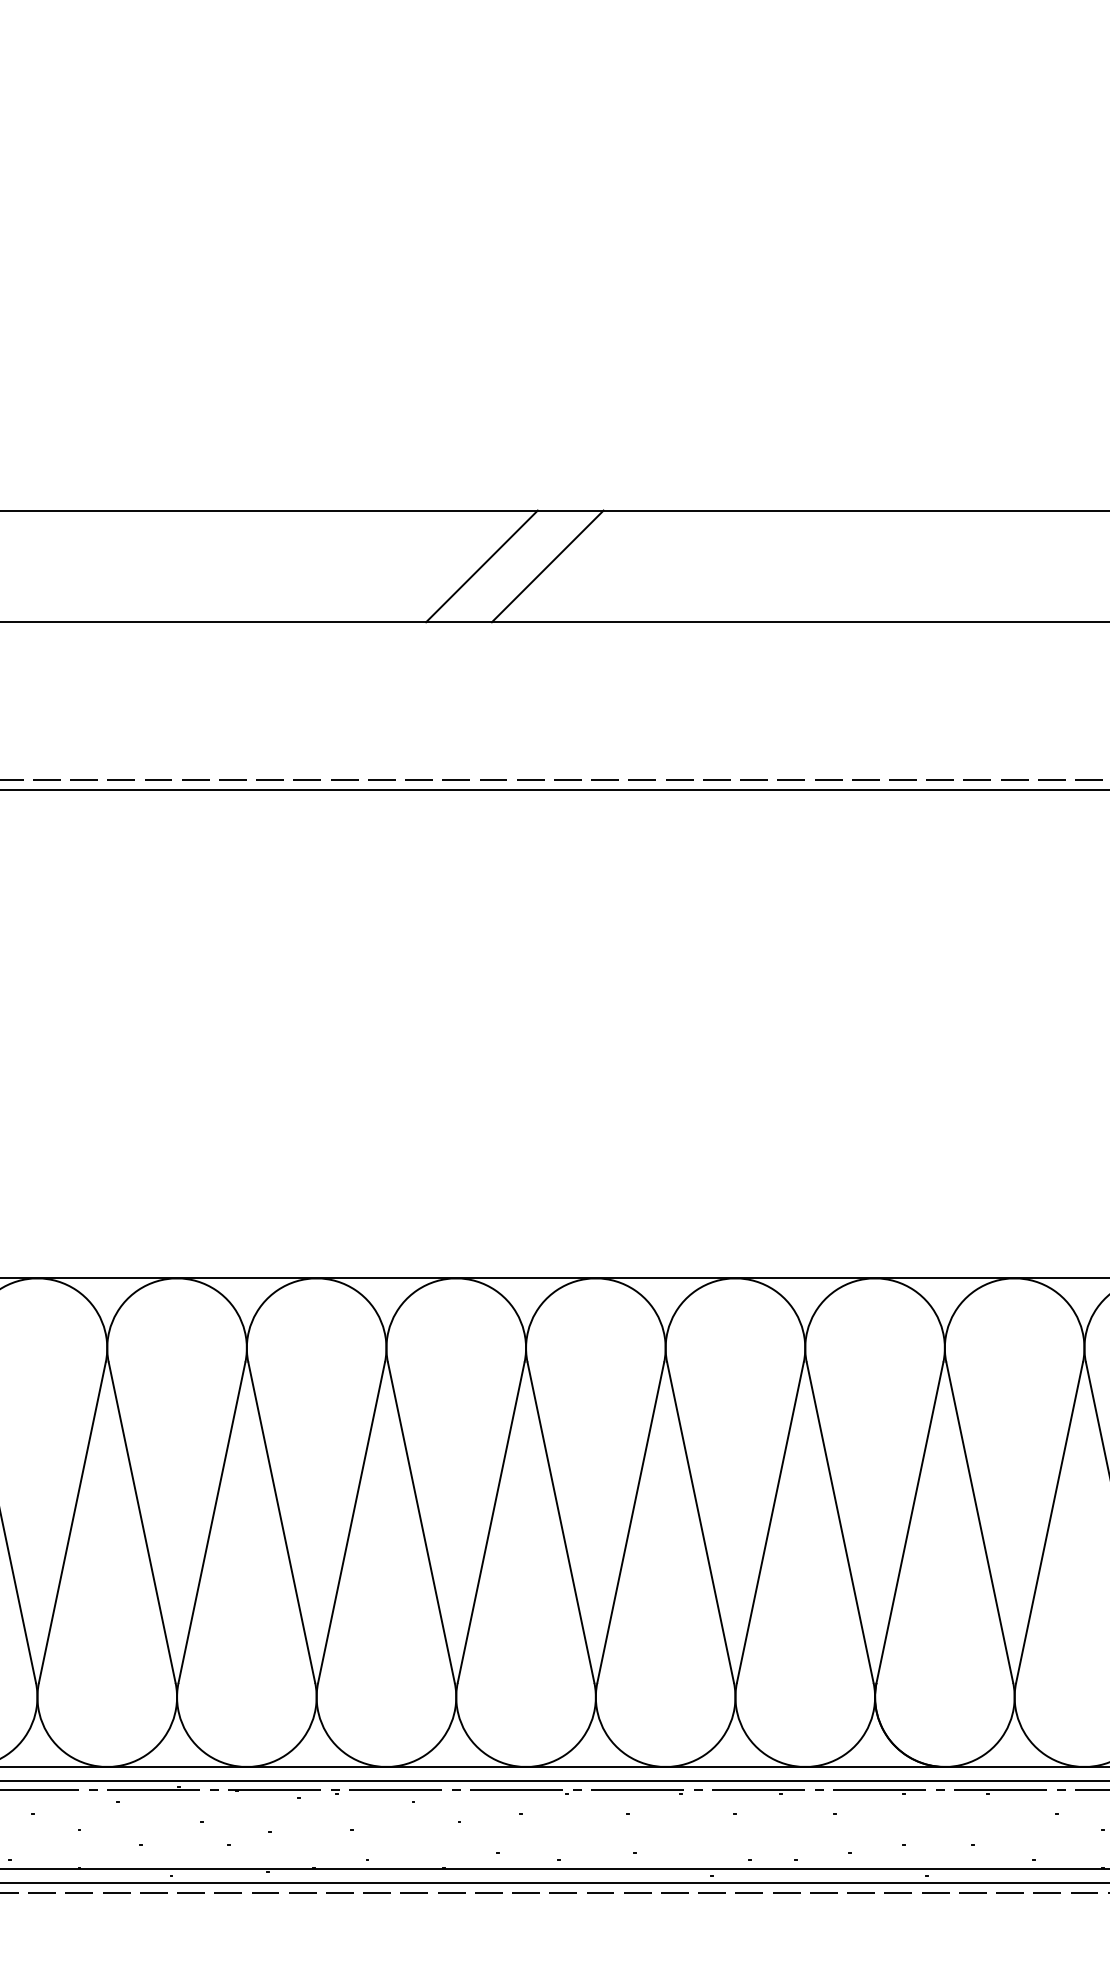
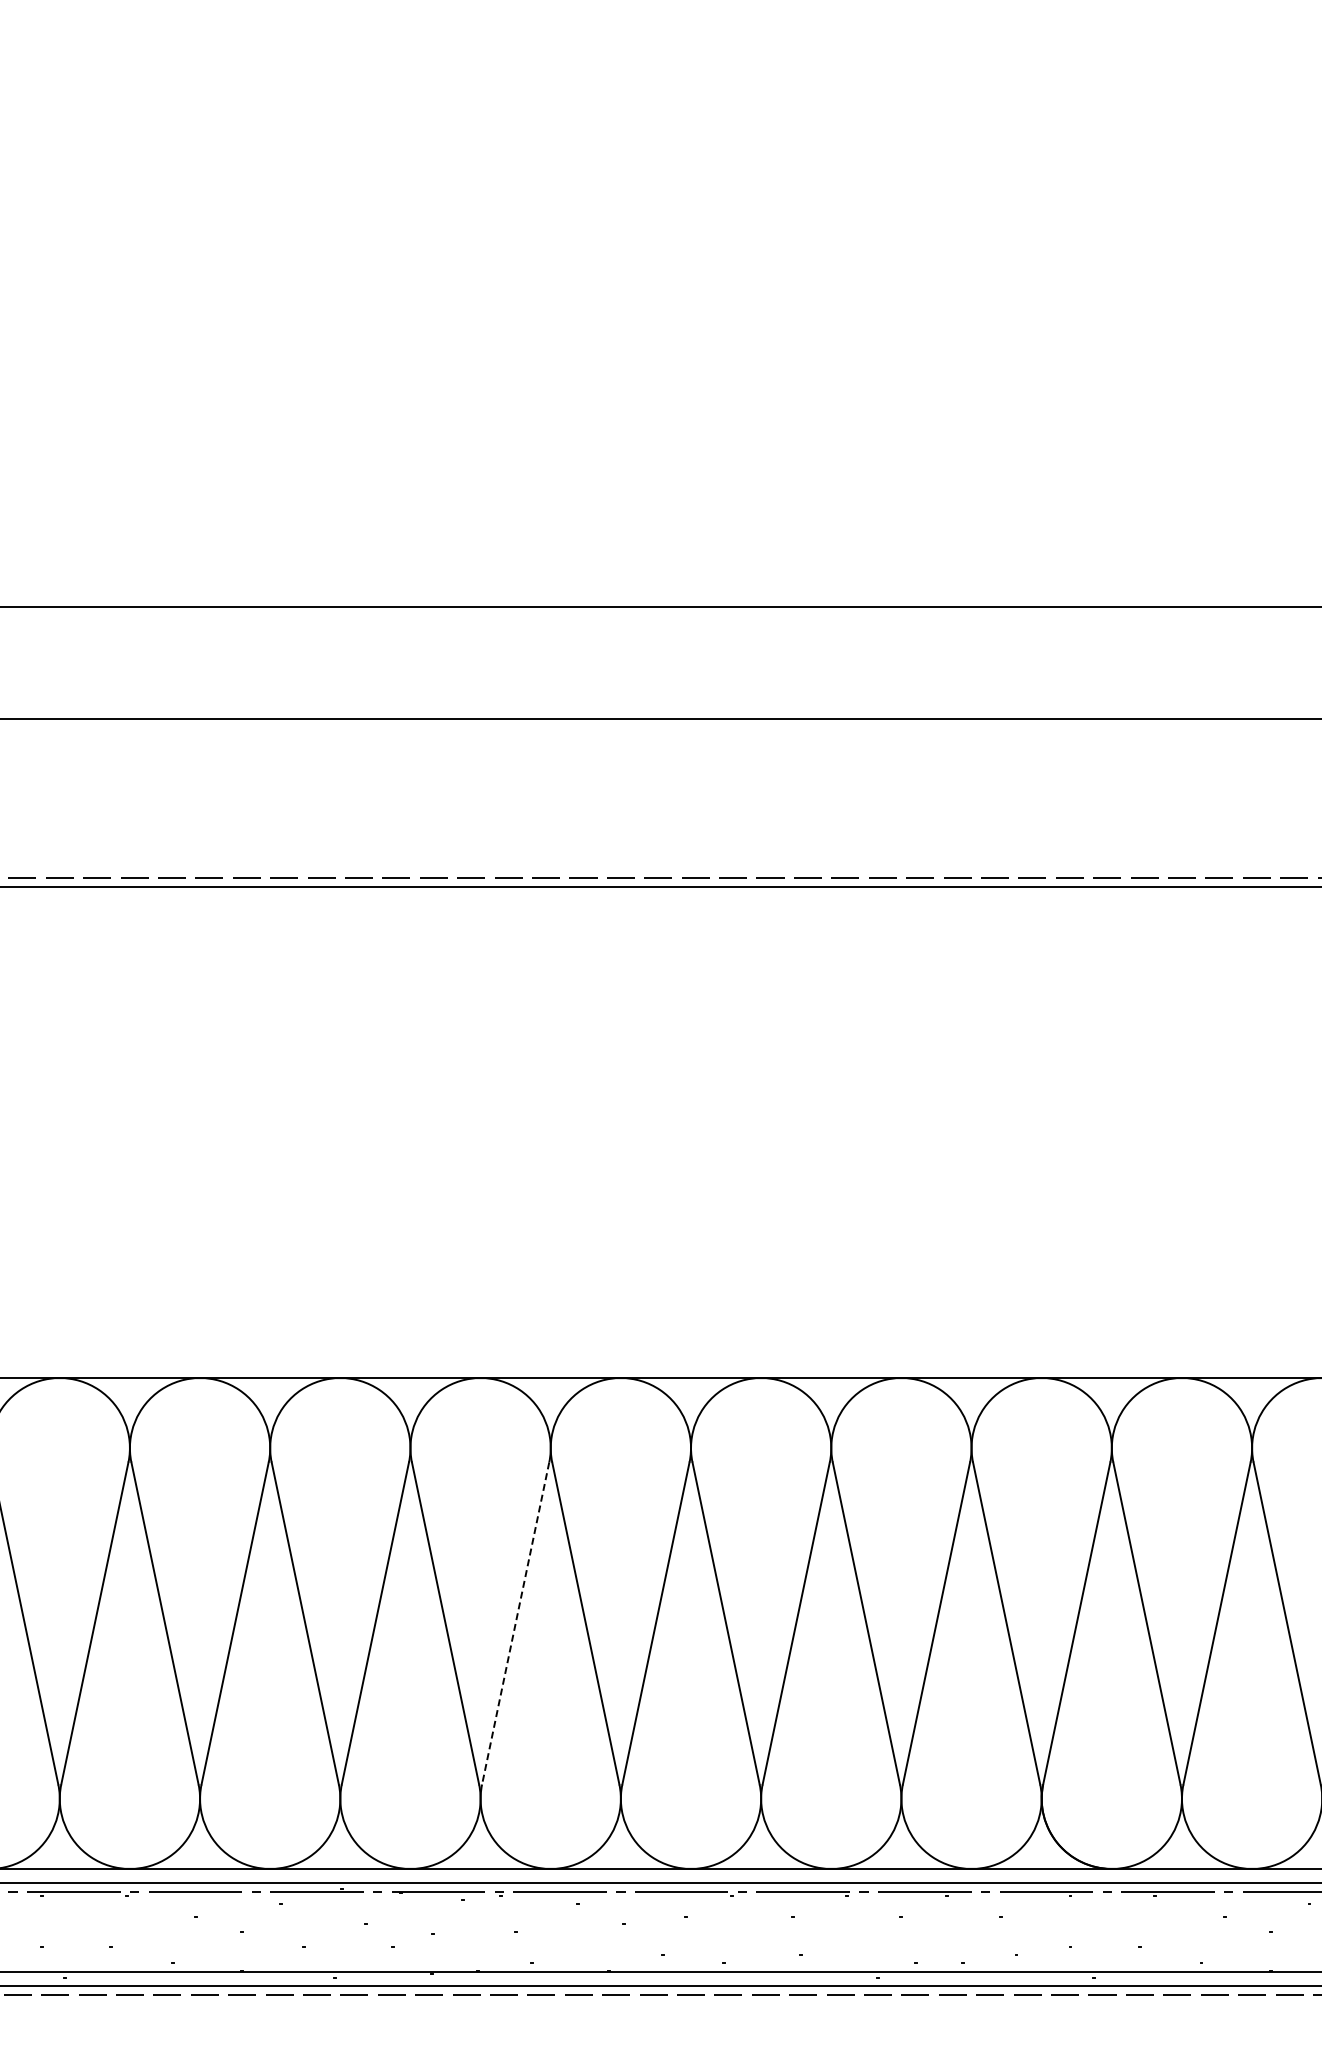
line: (481, 566) -> (646, 662), removed
line: (547, 566) -> (712, 662), removed
line: (351, 1522) -> (515, 1623), solid -> dashed

